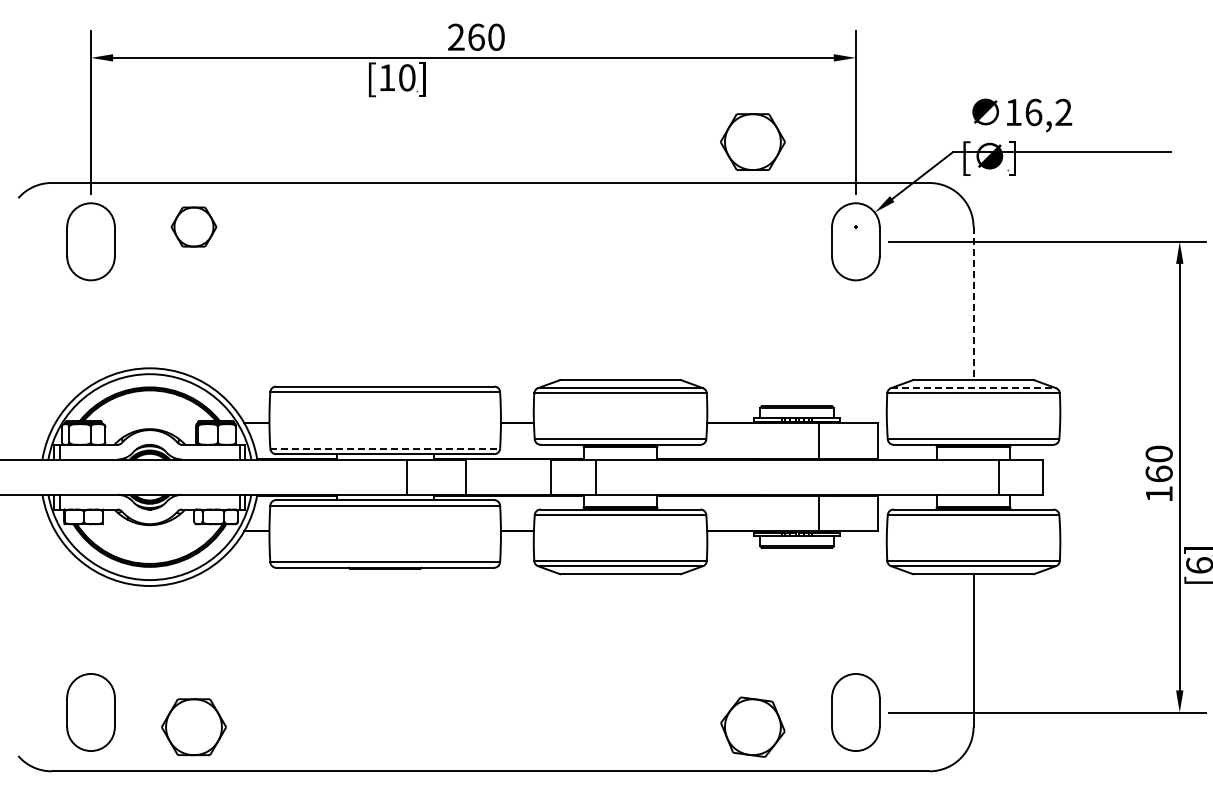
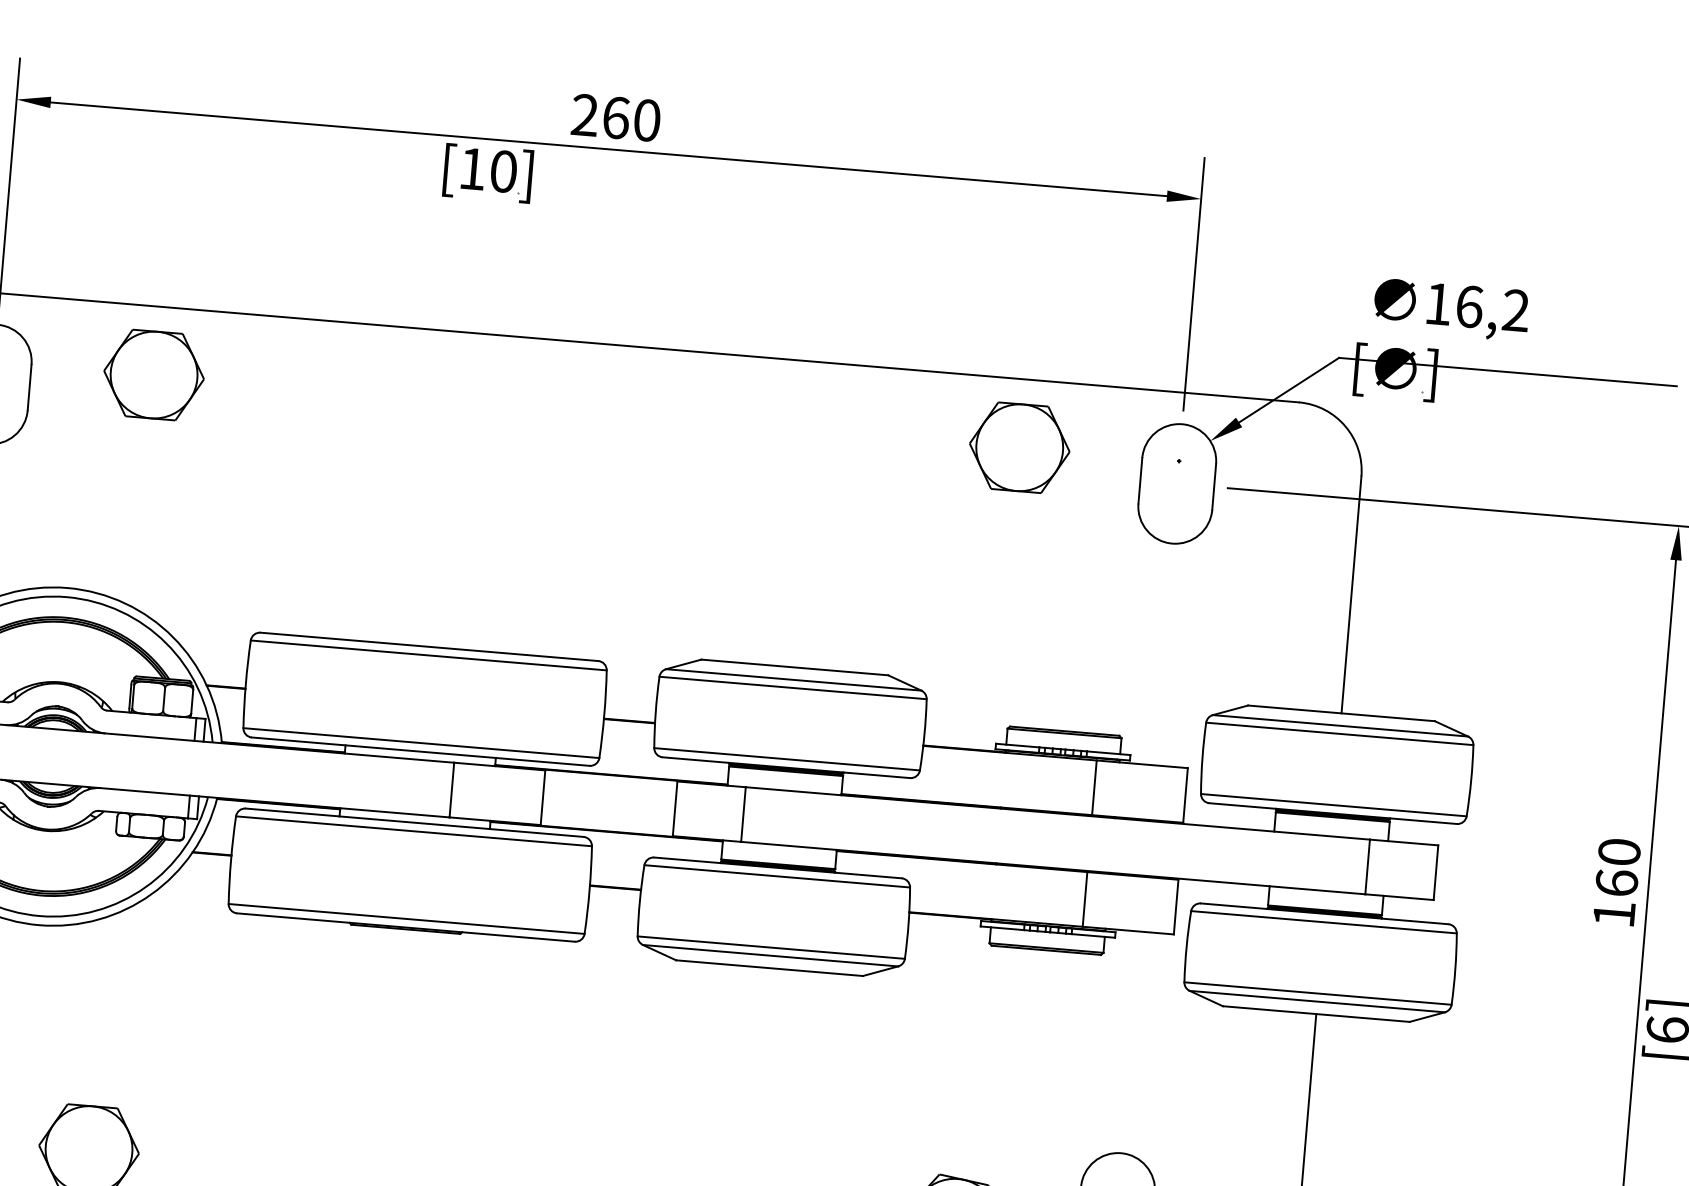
part: (752, 141) -> (1019, 446), moved
part: (193, 226) -> (153, 374), size x1.43
line: (973, 304) -> (1351, 596), dashed -> solid
line: (974, 388) -> (1341, 726), dashed -> solid
line: (385, 448) -> (421, 742), dashed -> solid

